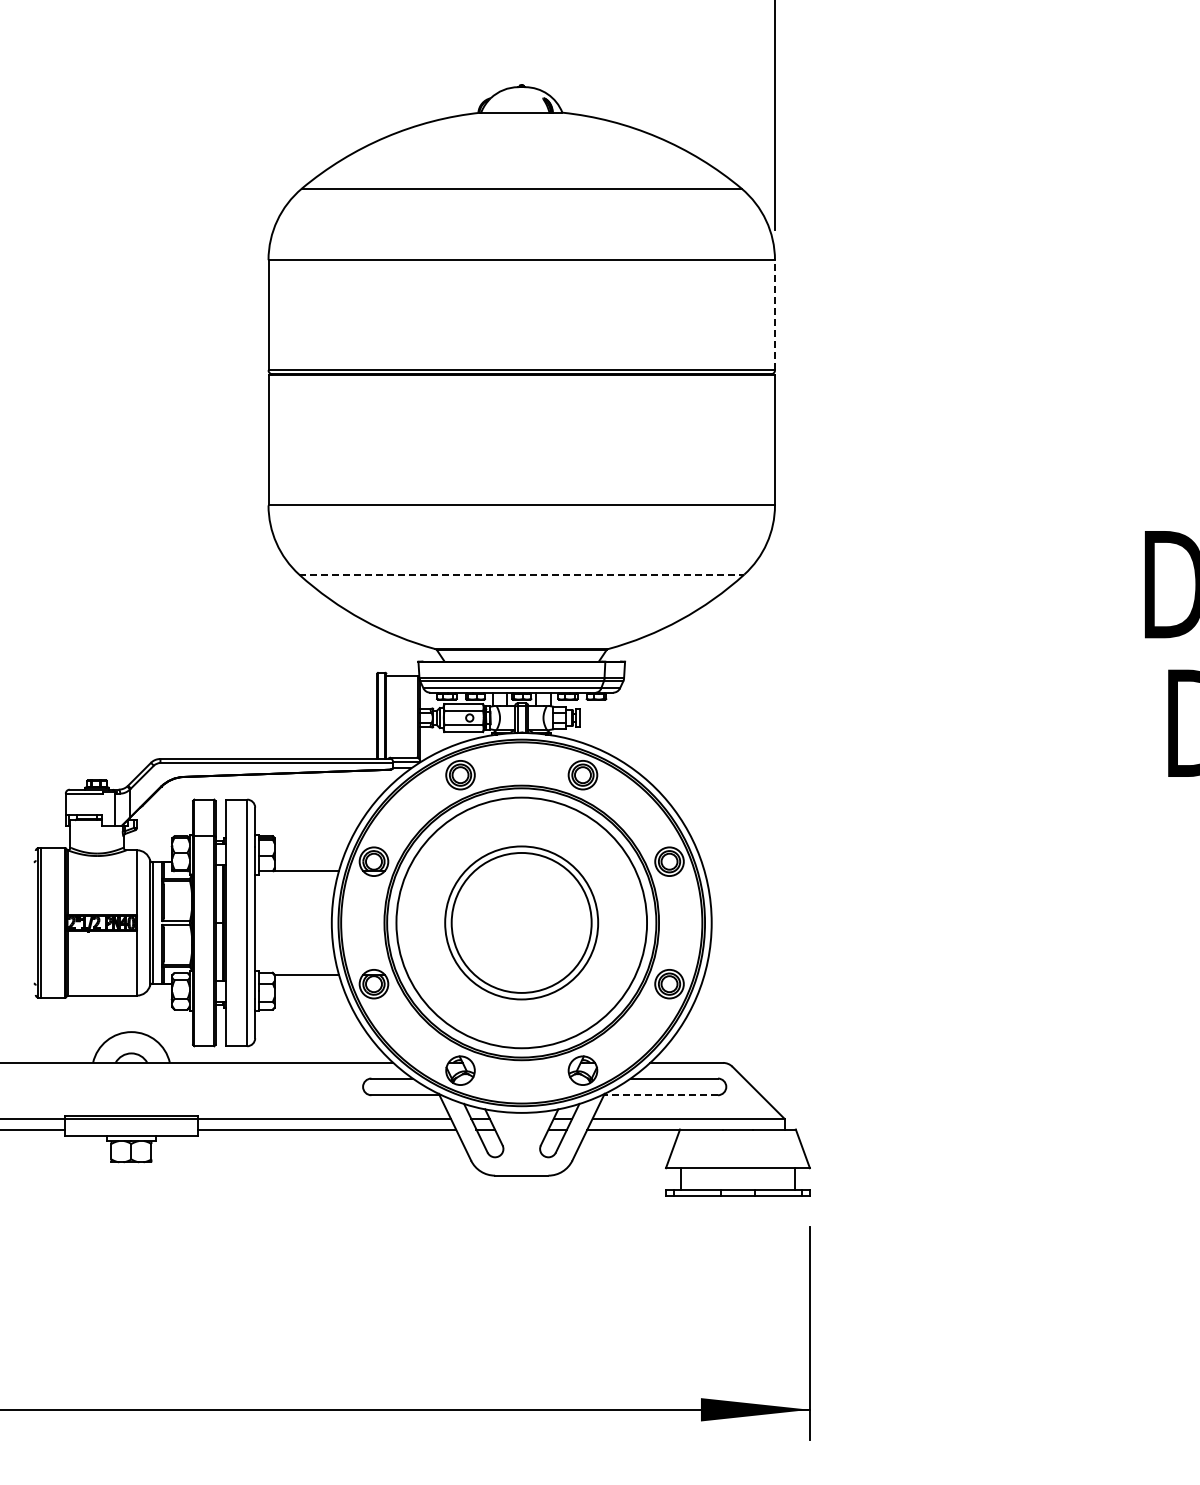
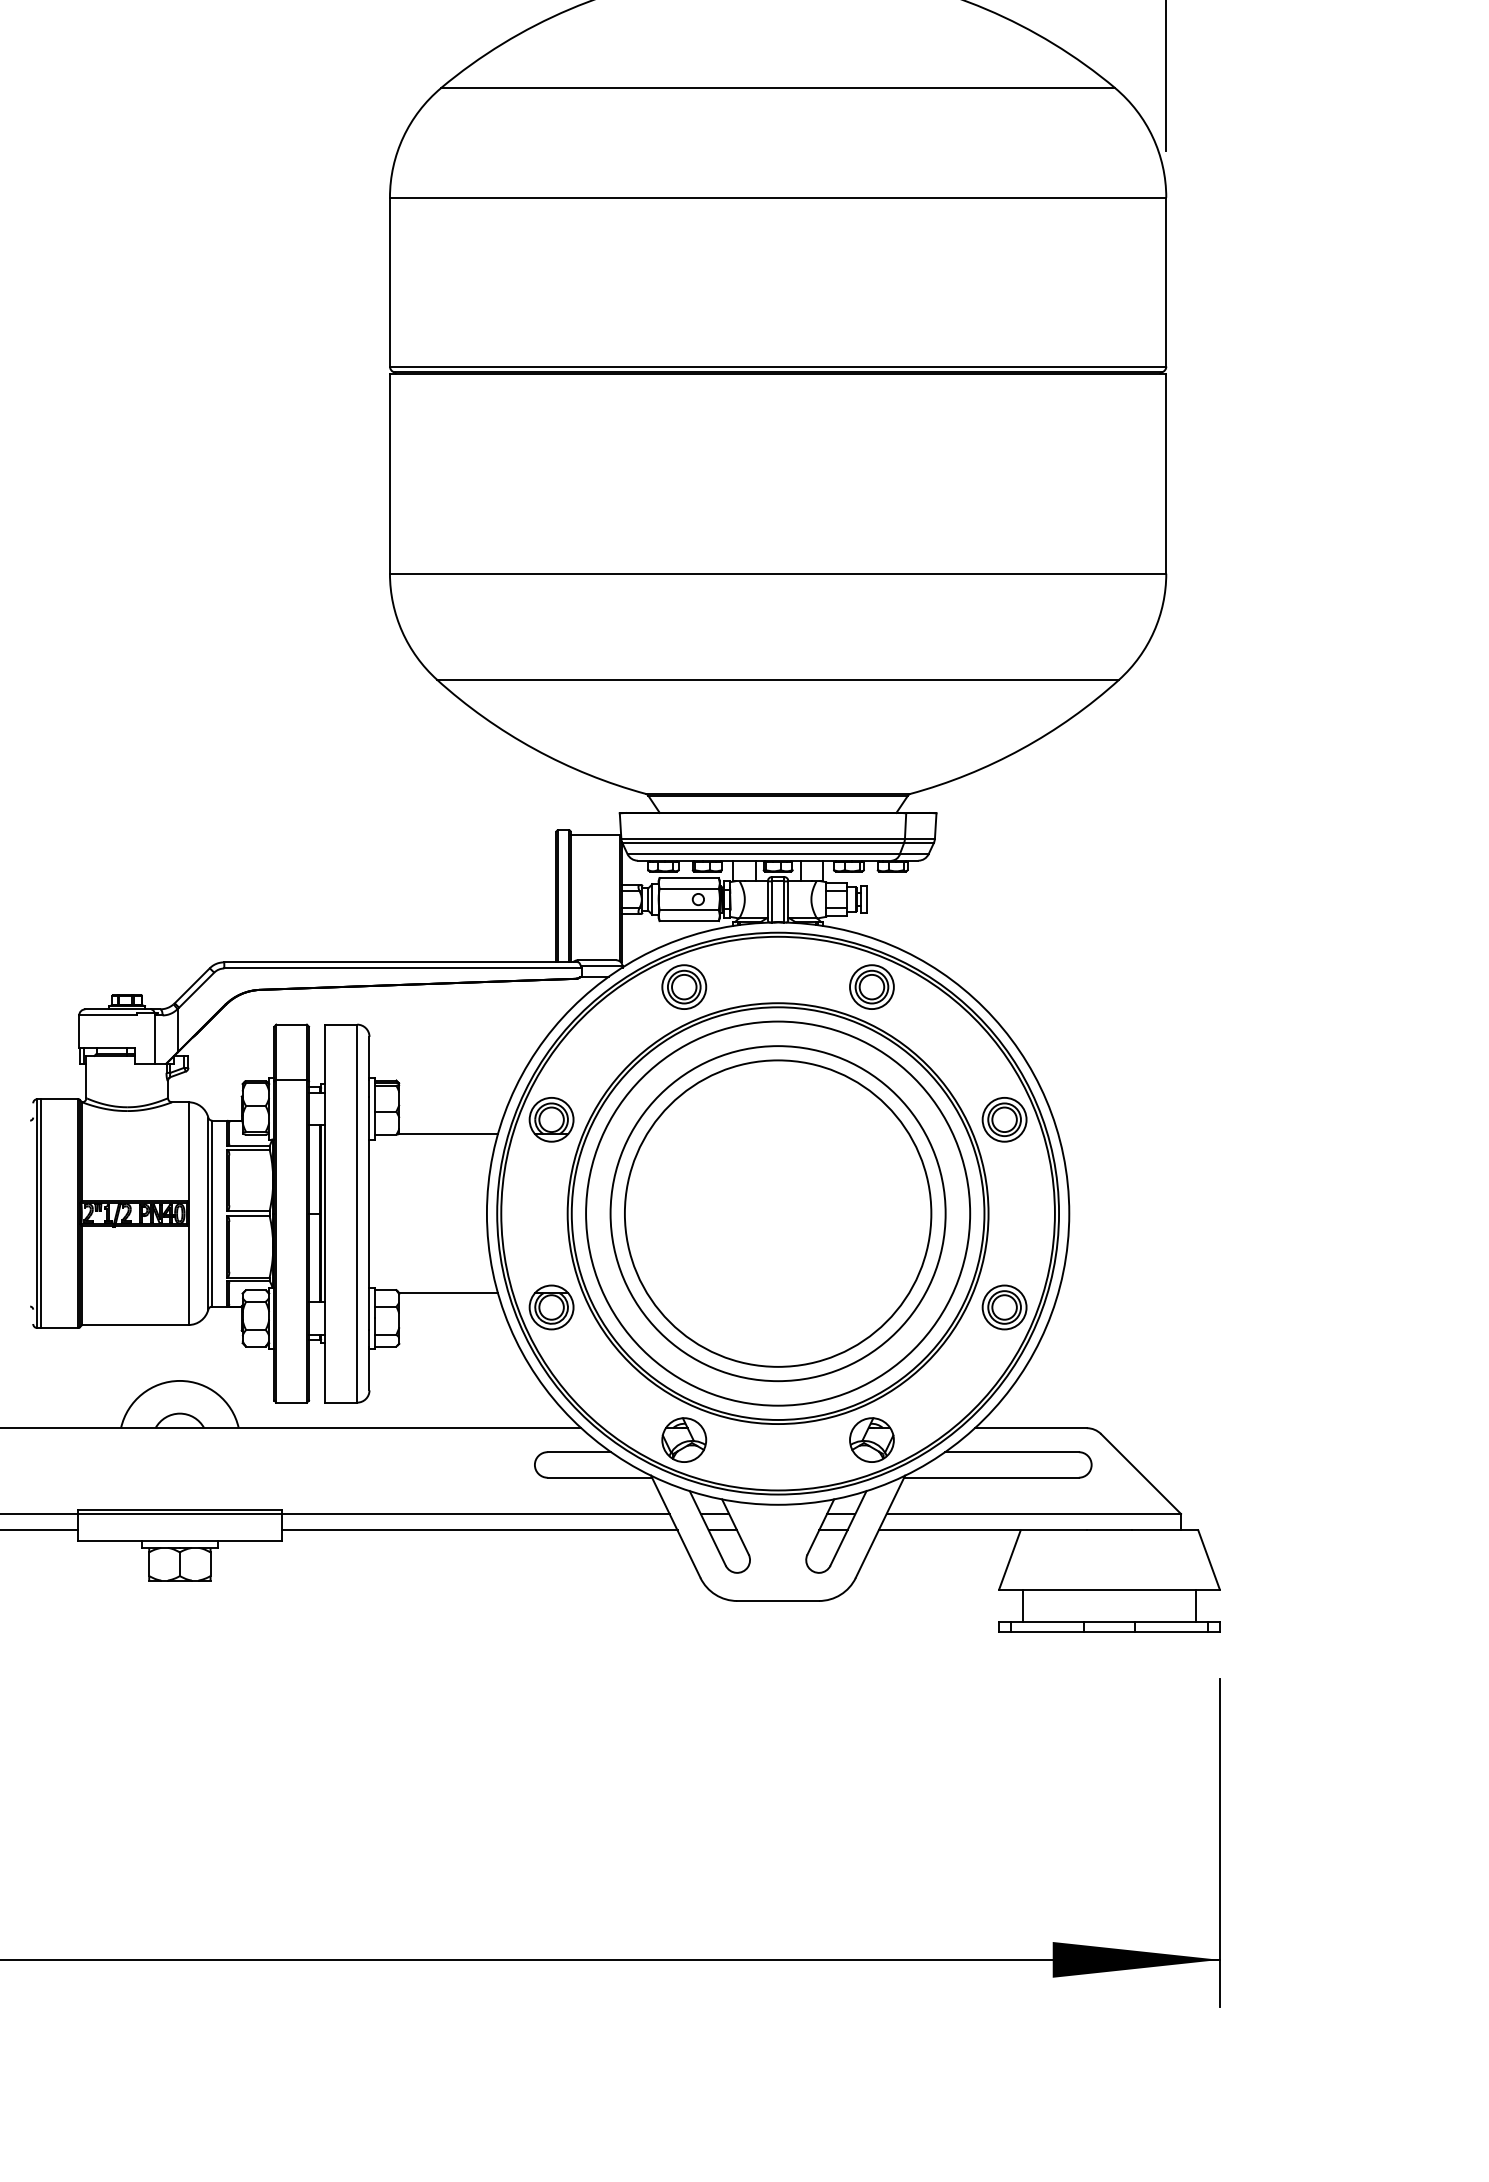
line: (775, 314) -> (1167, 281), dashed -> solid
line: (521, 574) -> (777, 679), dashed -> solid
part: (521, 922) -> (777, 1212), size x1.43
line: (660, 1095) -> (990, 1478), dashed -> solid

